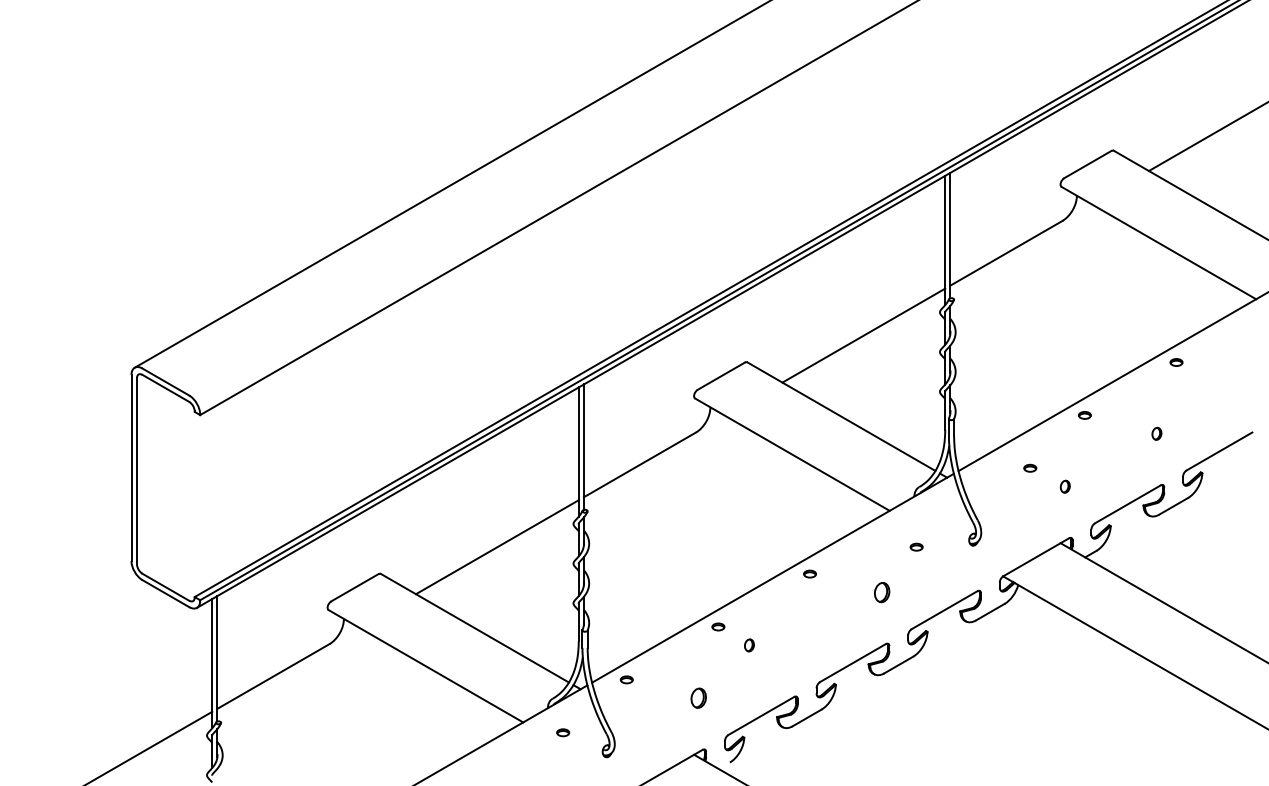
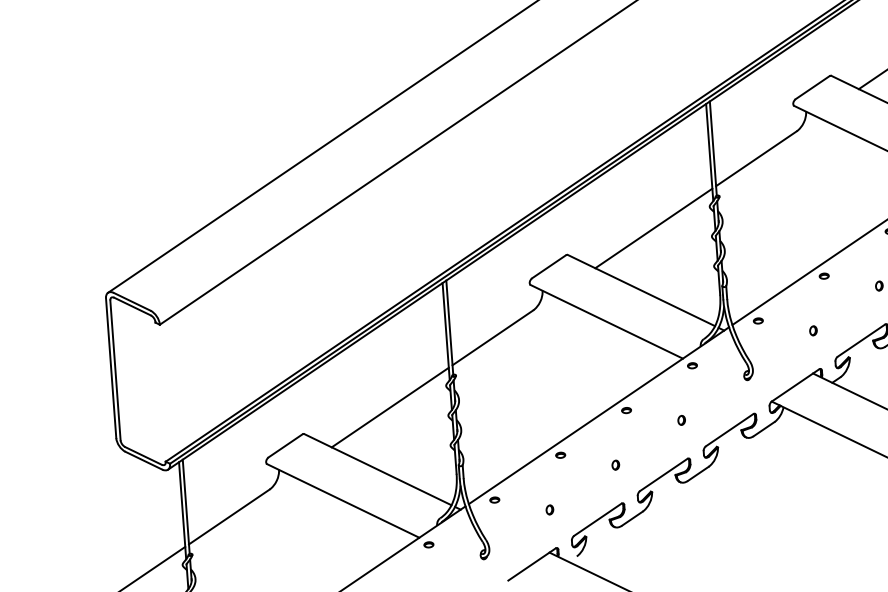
part: (1030, 467) -> (758, 320), moved
part: (916, 546) -> (692, 365), moved
part: (881, 592) -> (681, 420), size x0.62
part: (749, 645) -> (615, 465), moved
part: (698, 698) -> (549, 510), size x0.62
part: (563, 732) -> (429, 544), moved

